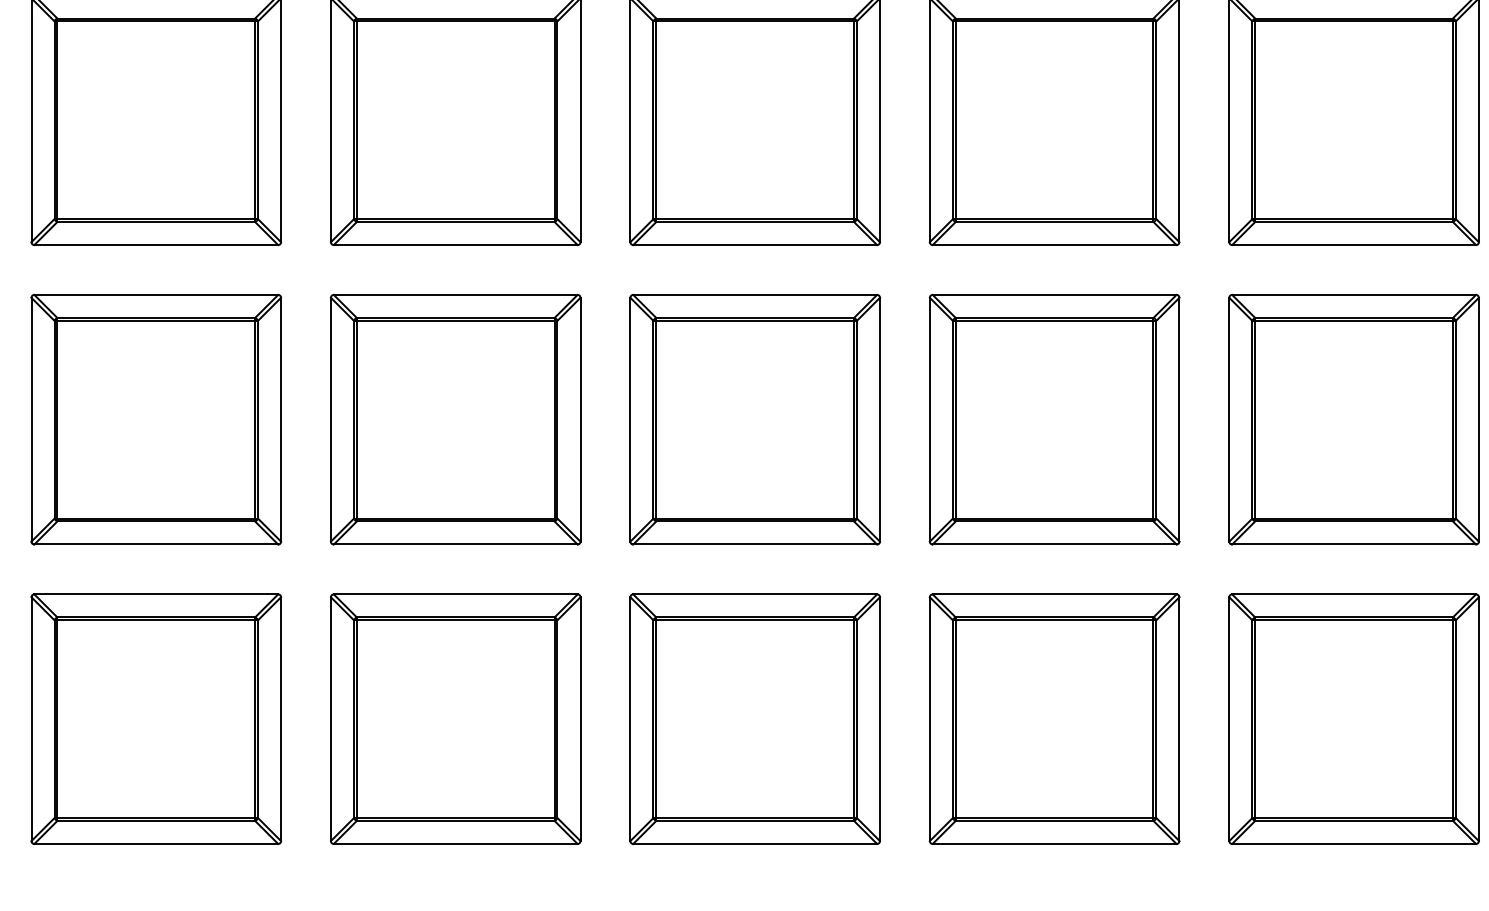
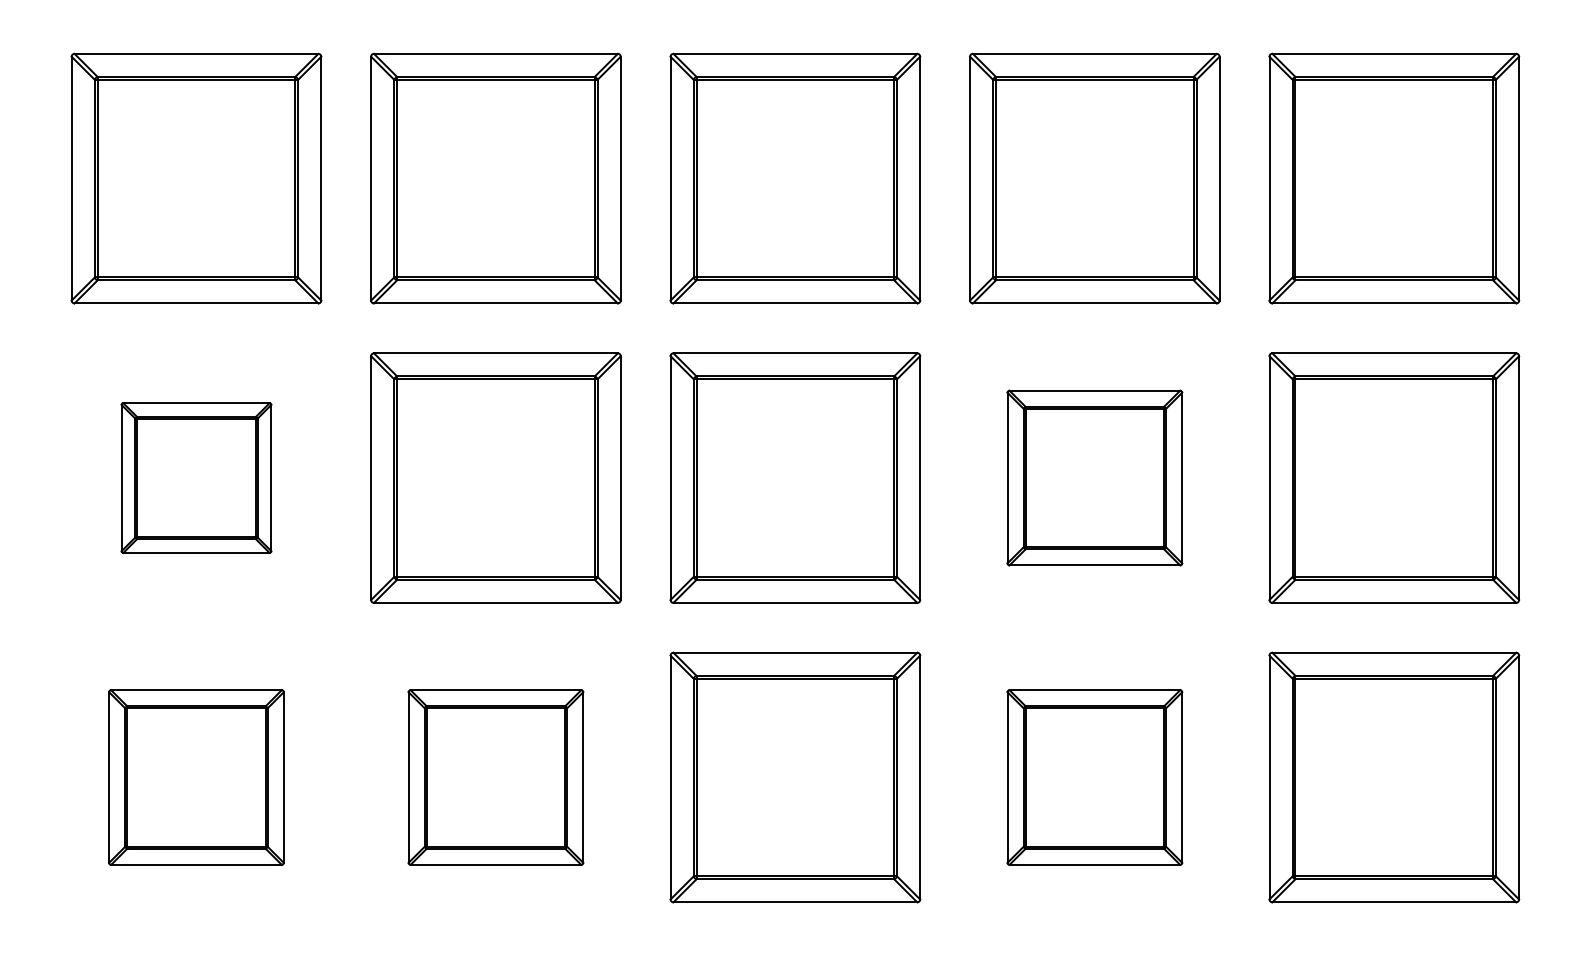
part: (156, 419) -> (196, 477), size x0.6
part: (1054, 419) -> (1094, 477), size x0.7
part: (156, 719) -> (196, 777), size x0.7
part: (455, 719) -> (495, 777), size x0.7
part: (1054, 719) -> (1094, 777), size x0.7

